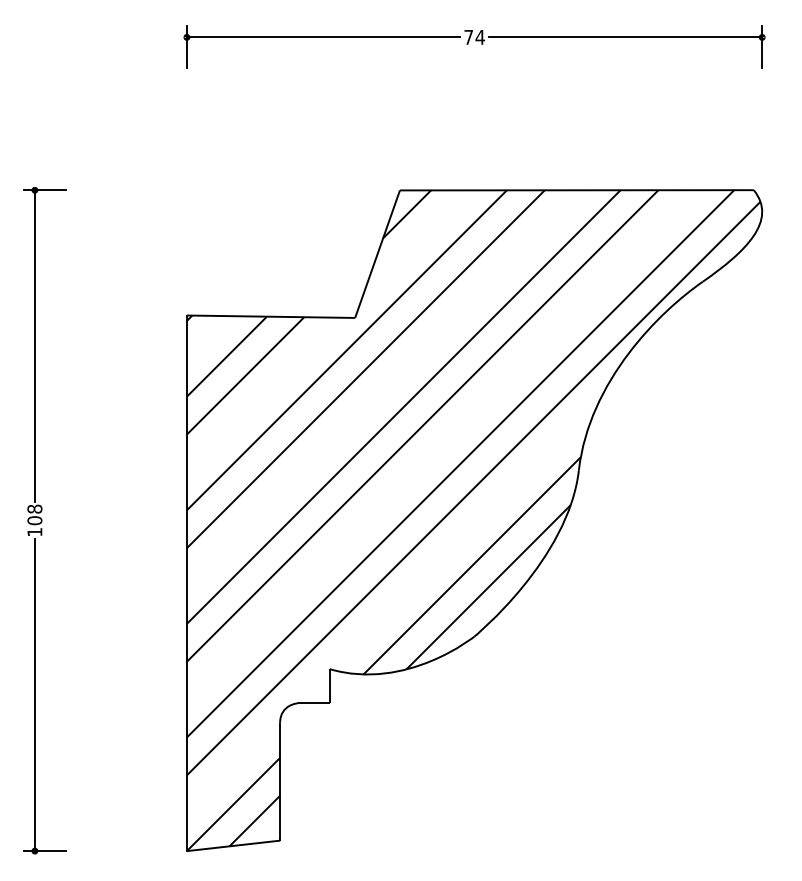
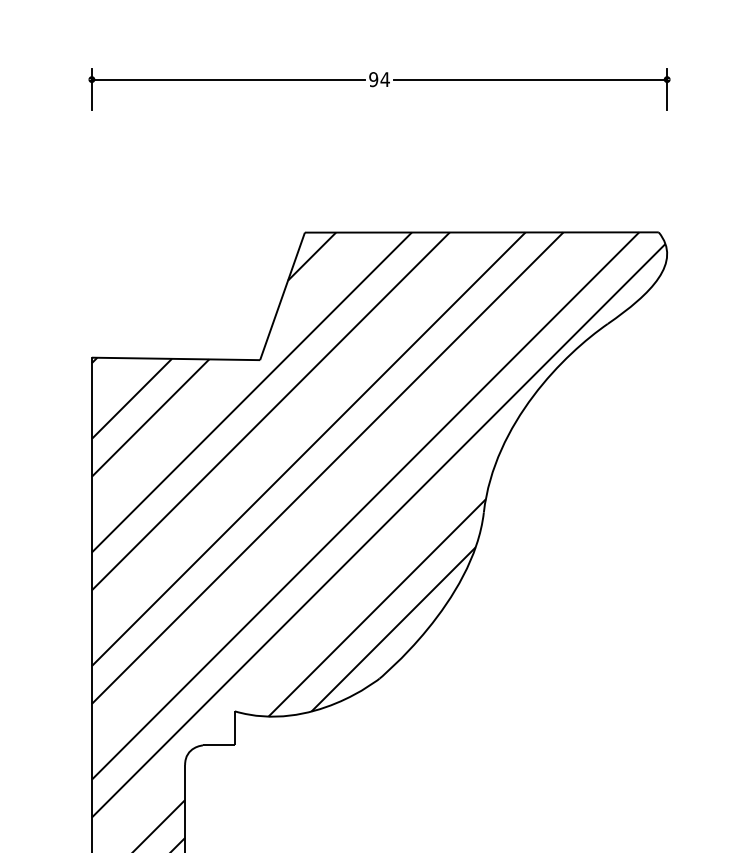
text: (468, 36) -> (373, 78), 74 -> 94

